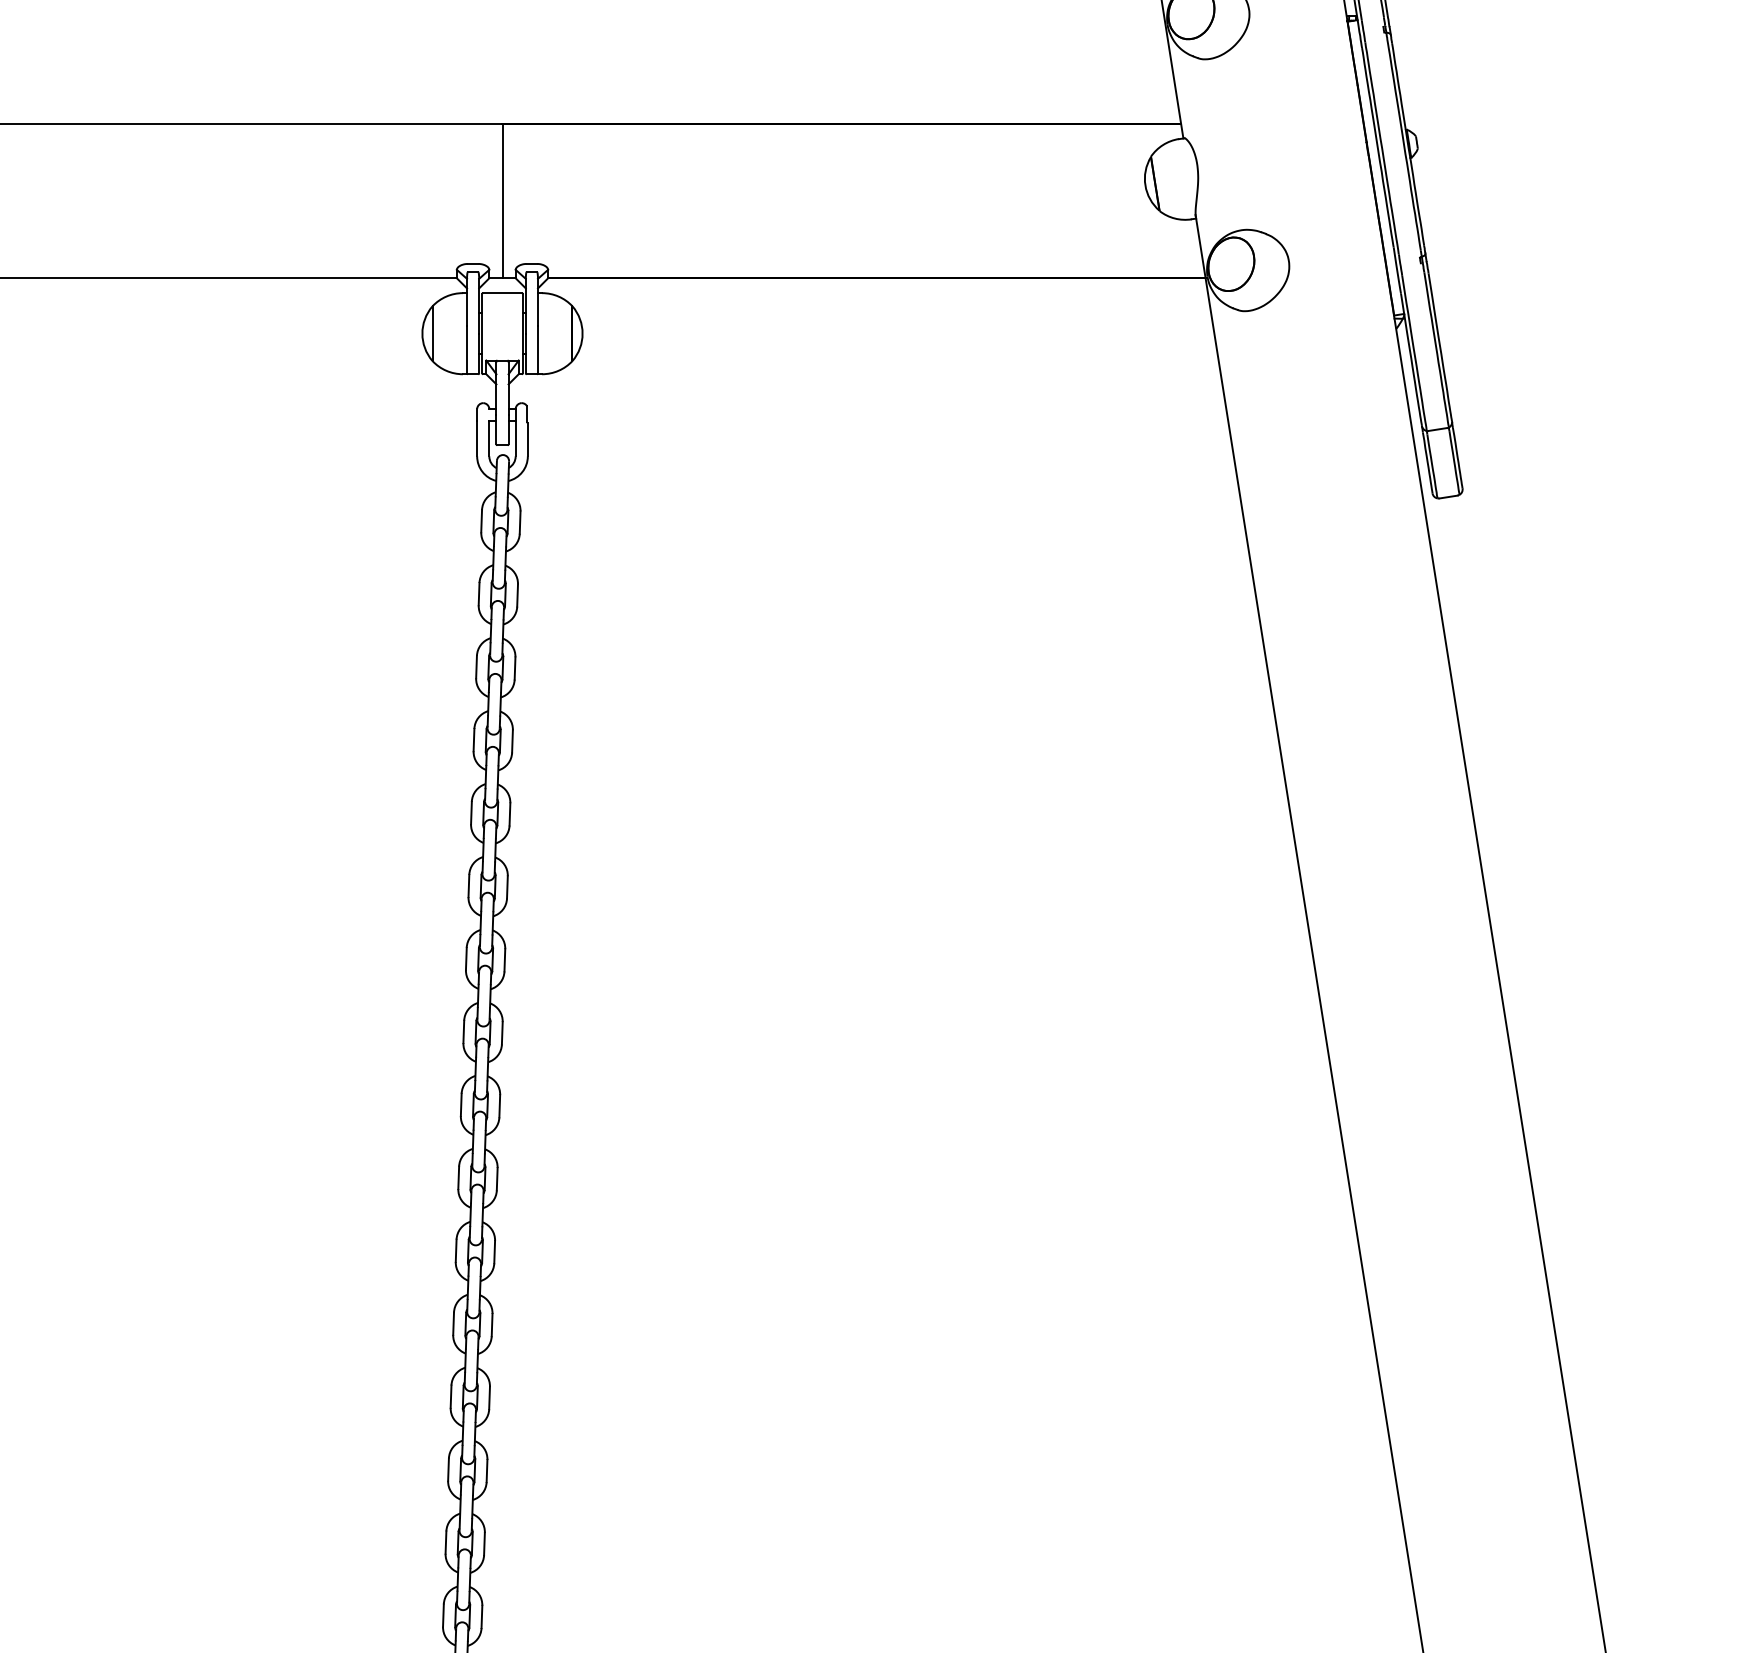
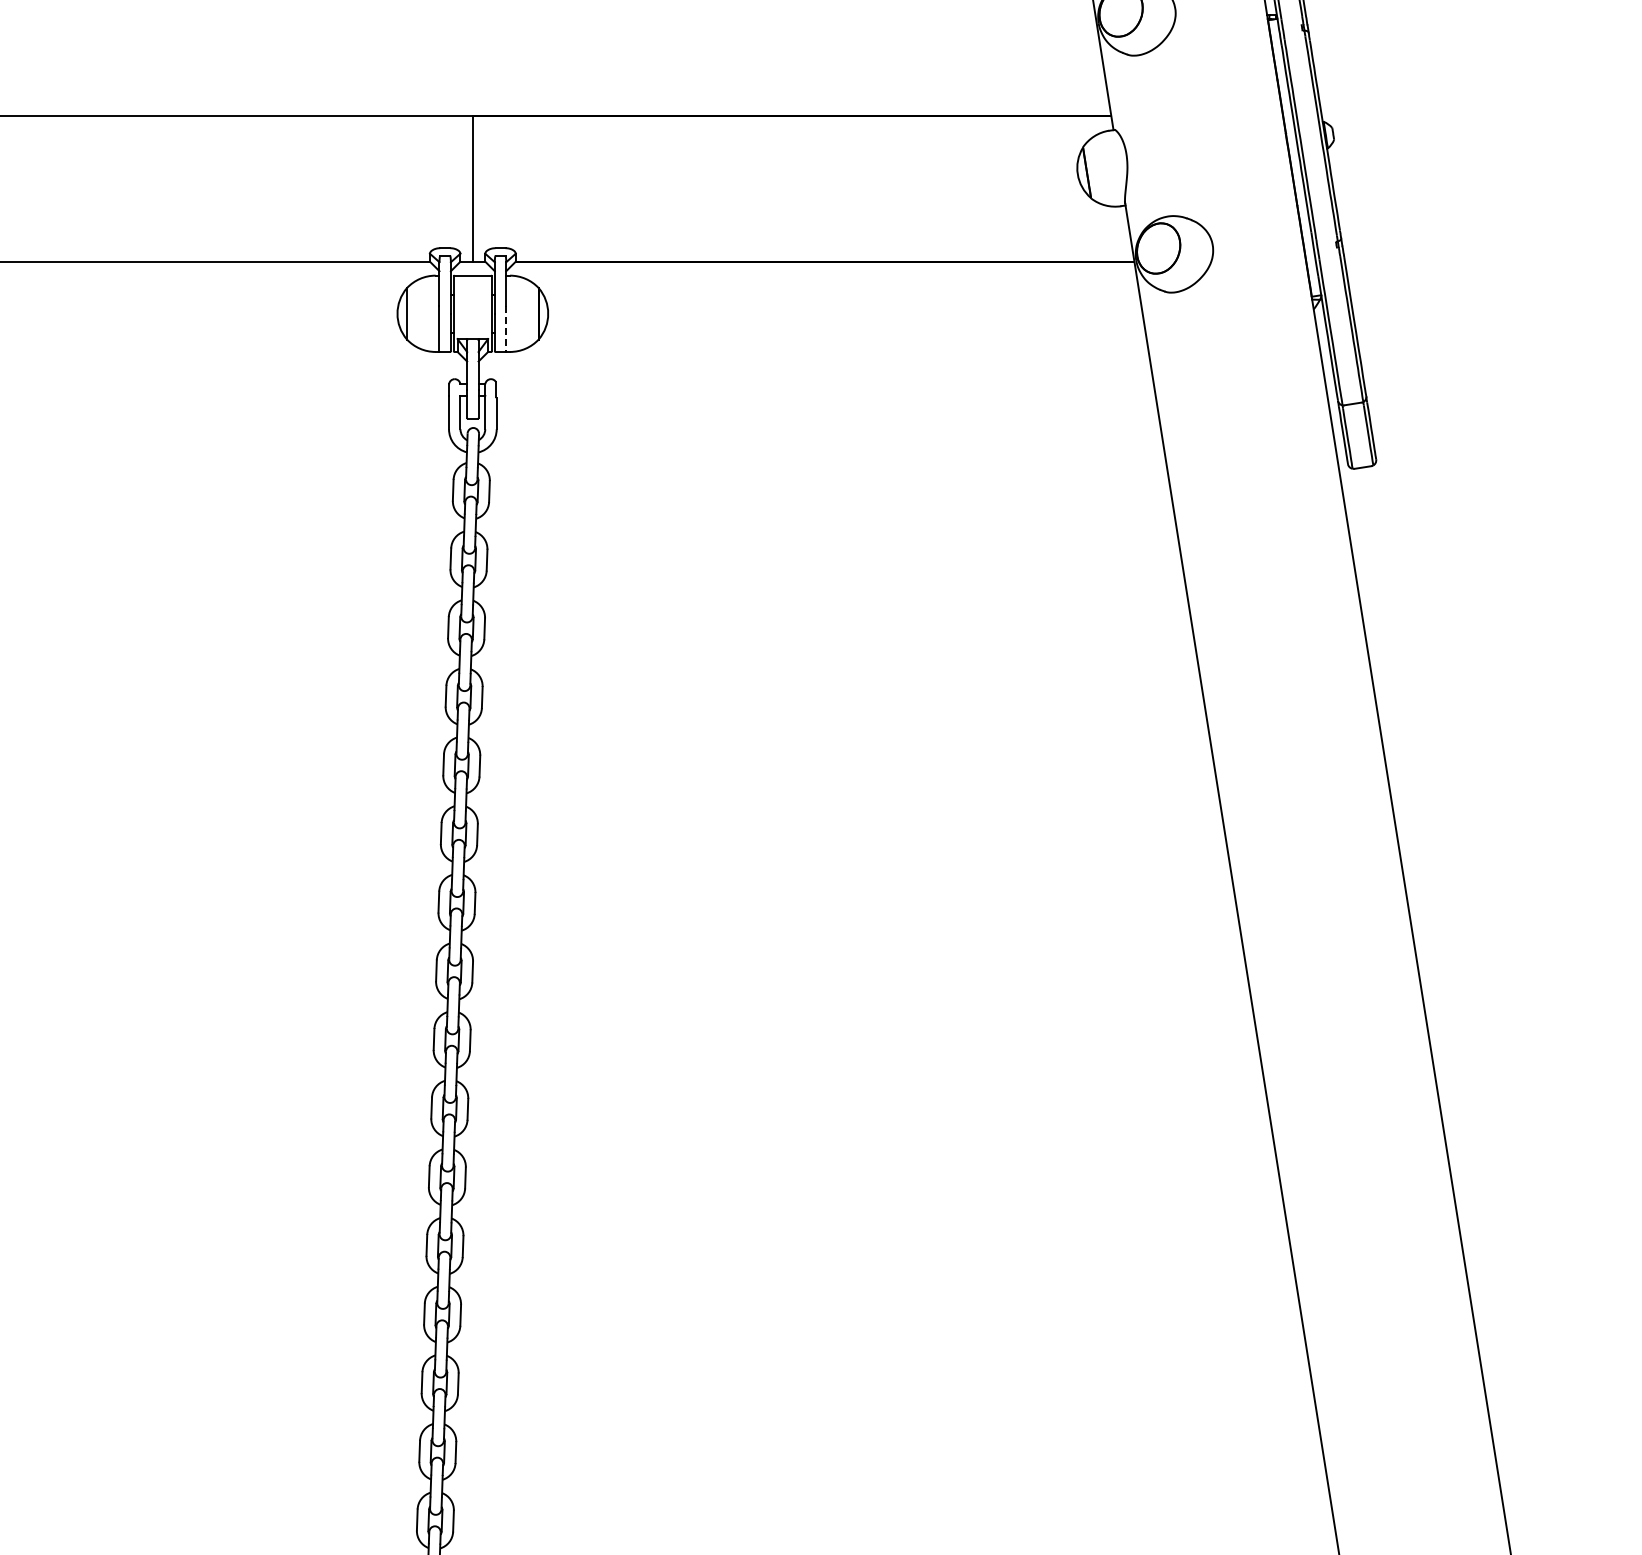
line: (538, 350) -> (506, 329), solid -> dashed

